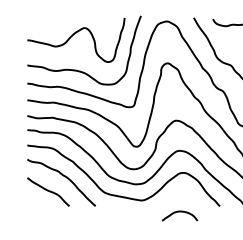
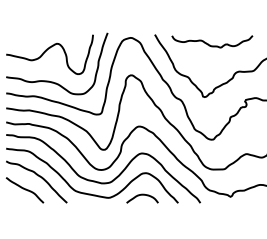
curve: (179, 212) -> (142, 195), moved

